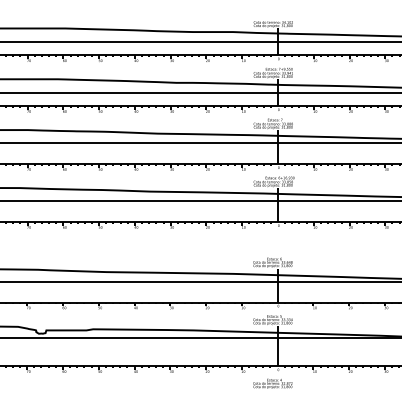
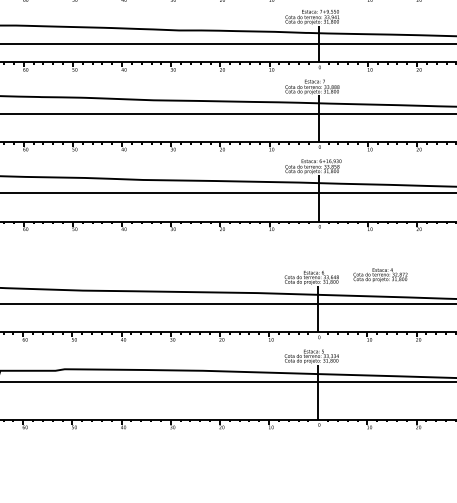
text: (272, 383) -> (379, 274), moved

